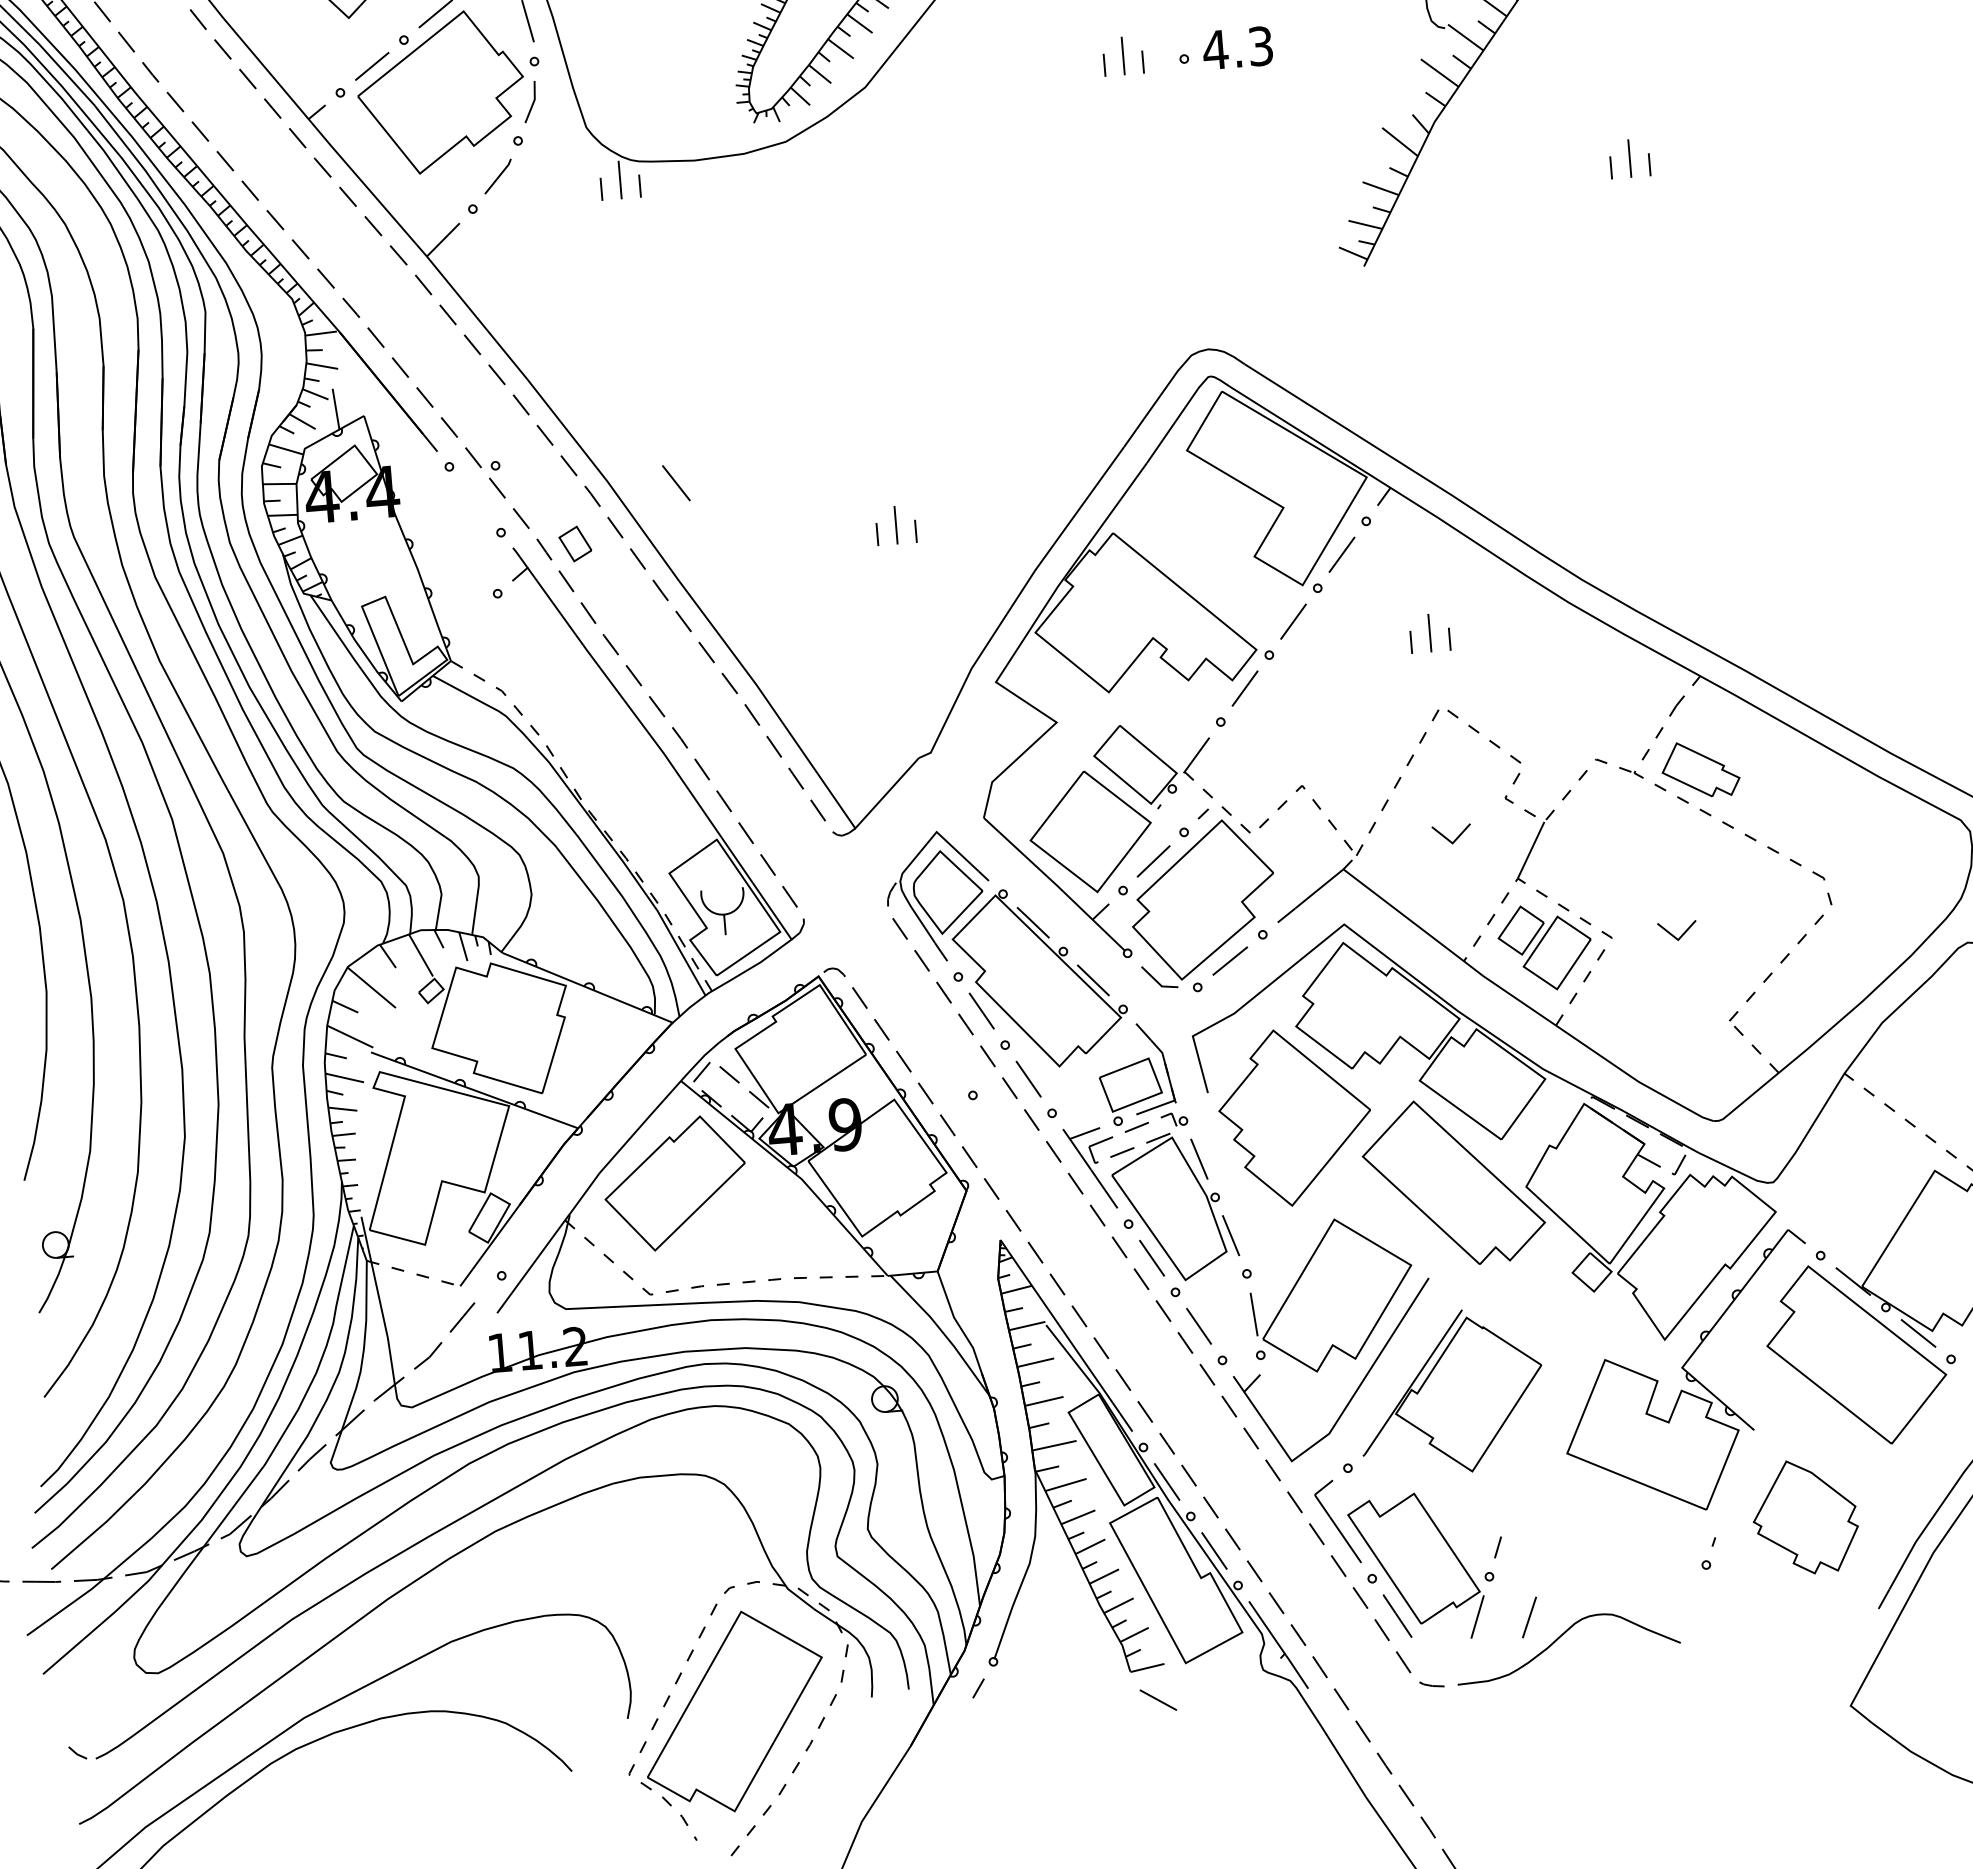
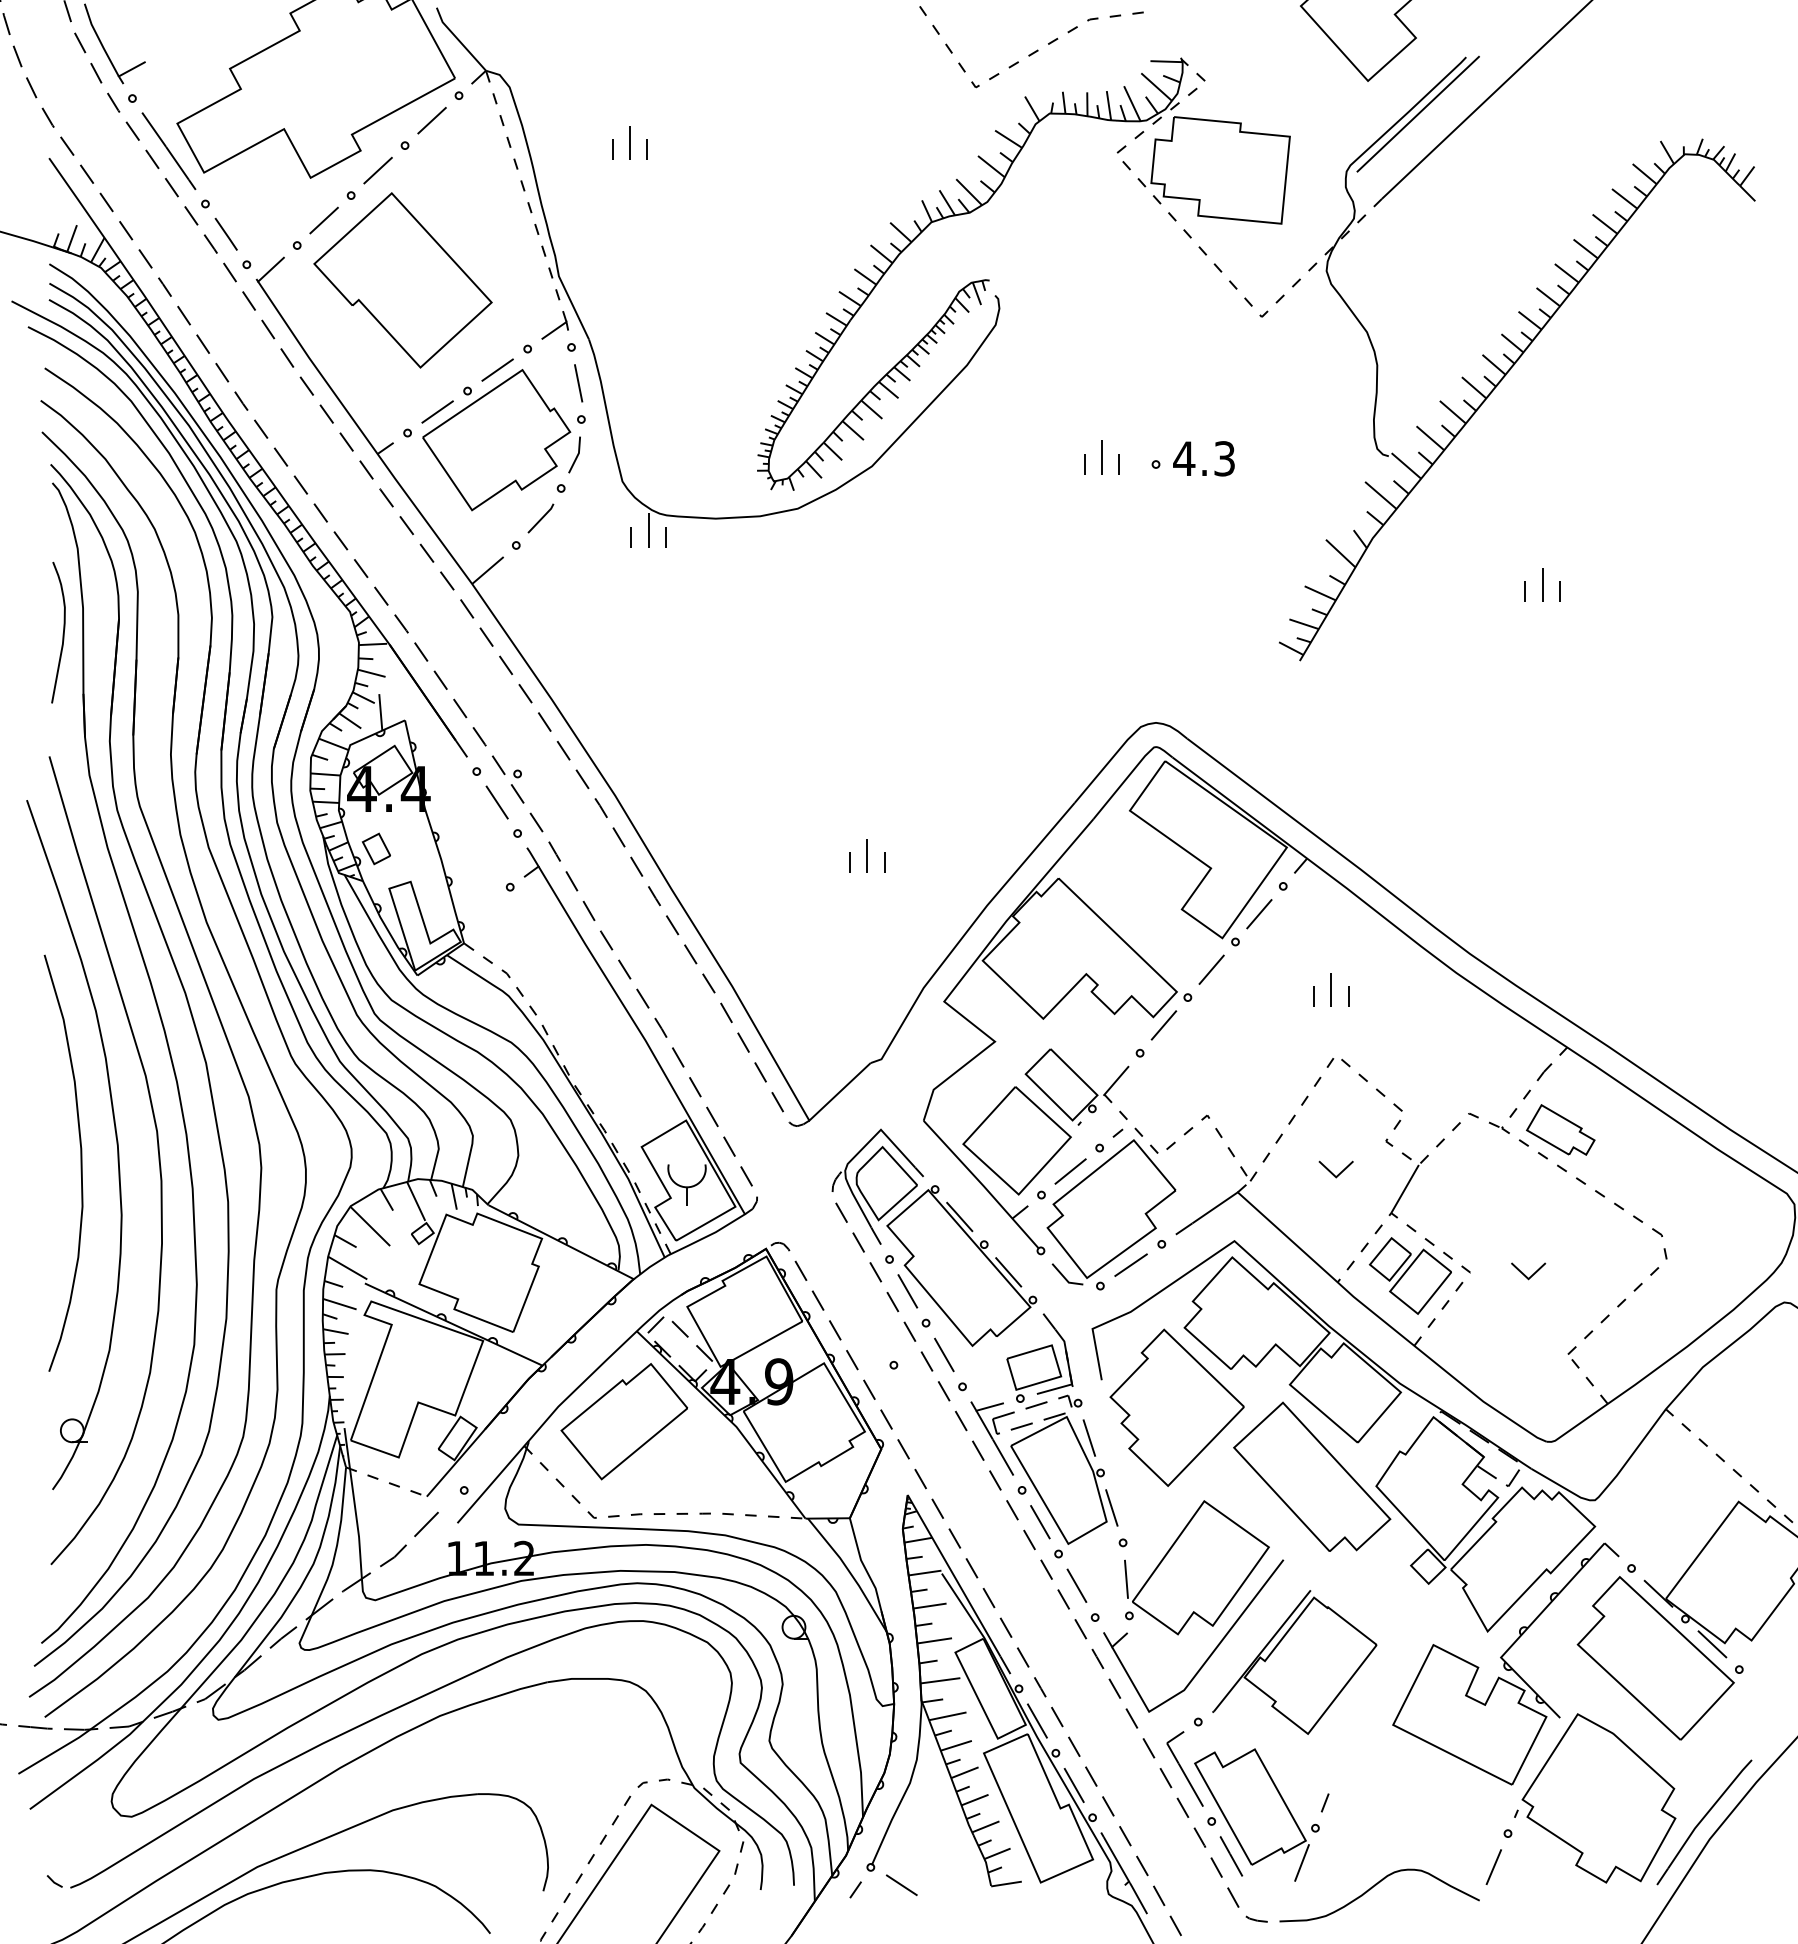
line: (675, 483) -> (496, 802), moved
part: (574, 543) -> (375, 848), moved
part: (1804, 1517) -> (1598, 1798), size x1.67
line: (1528, 1616) -> (1493, 1866), moved
line: (1158, 1700) -> (901, 1885), moved

